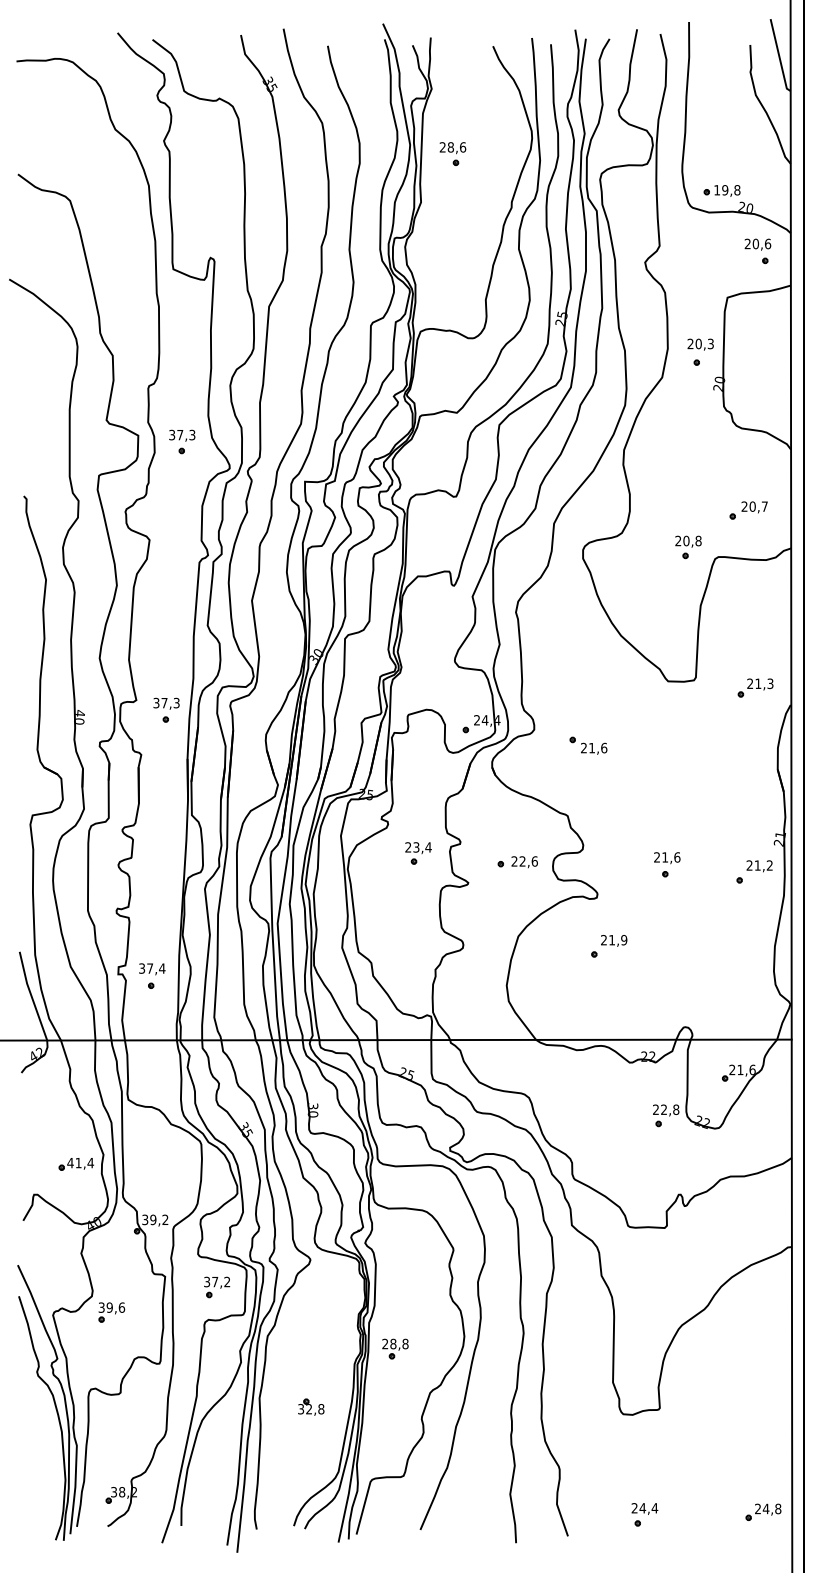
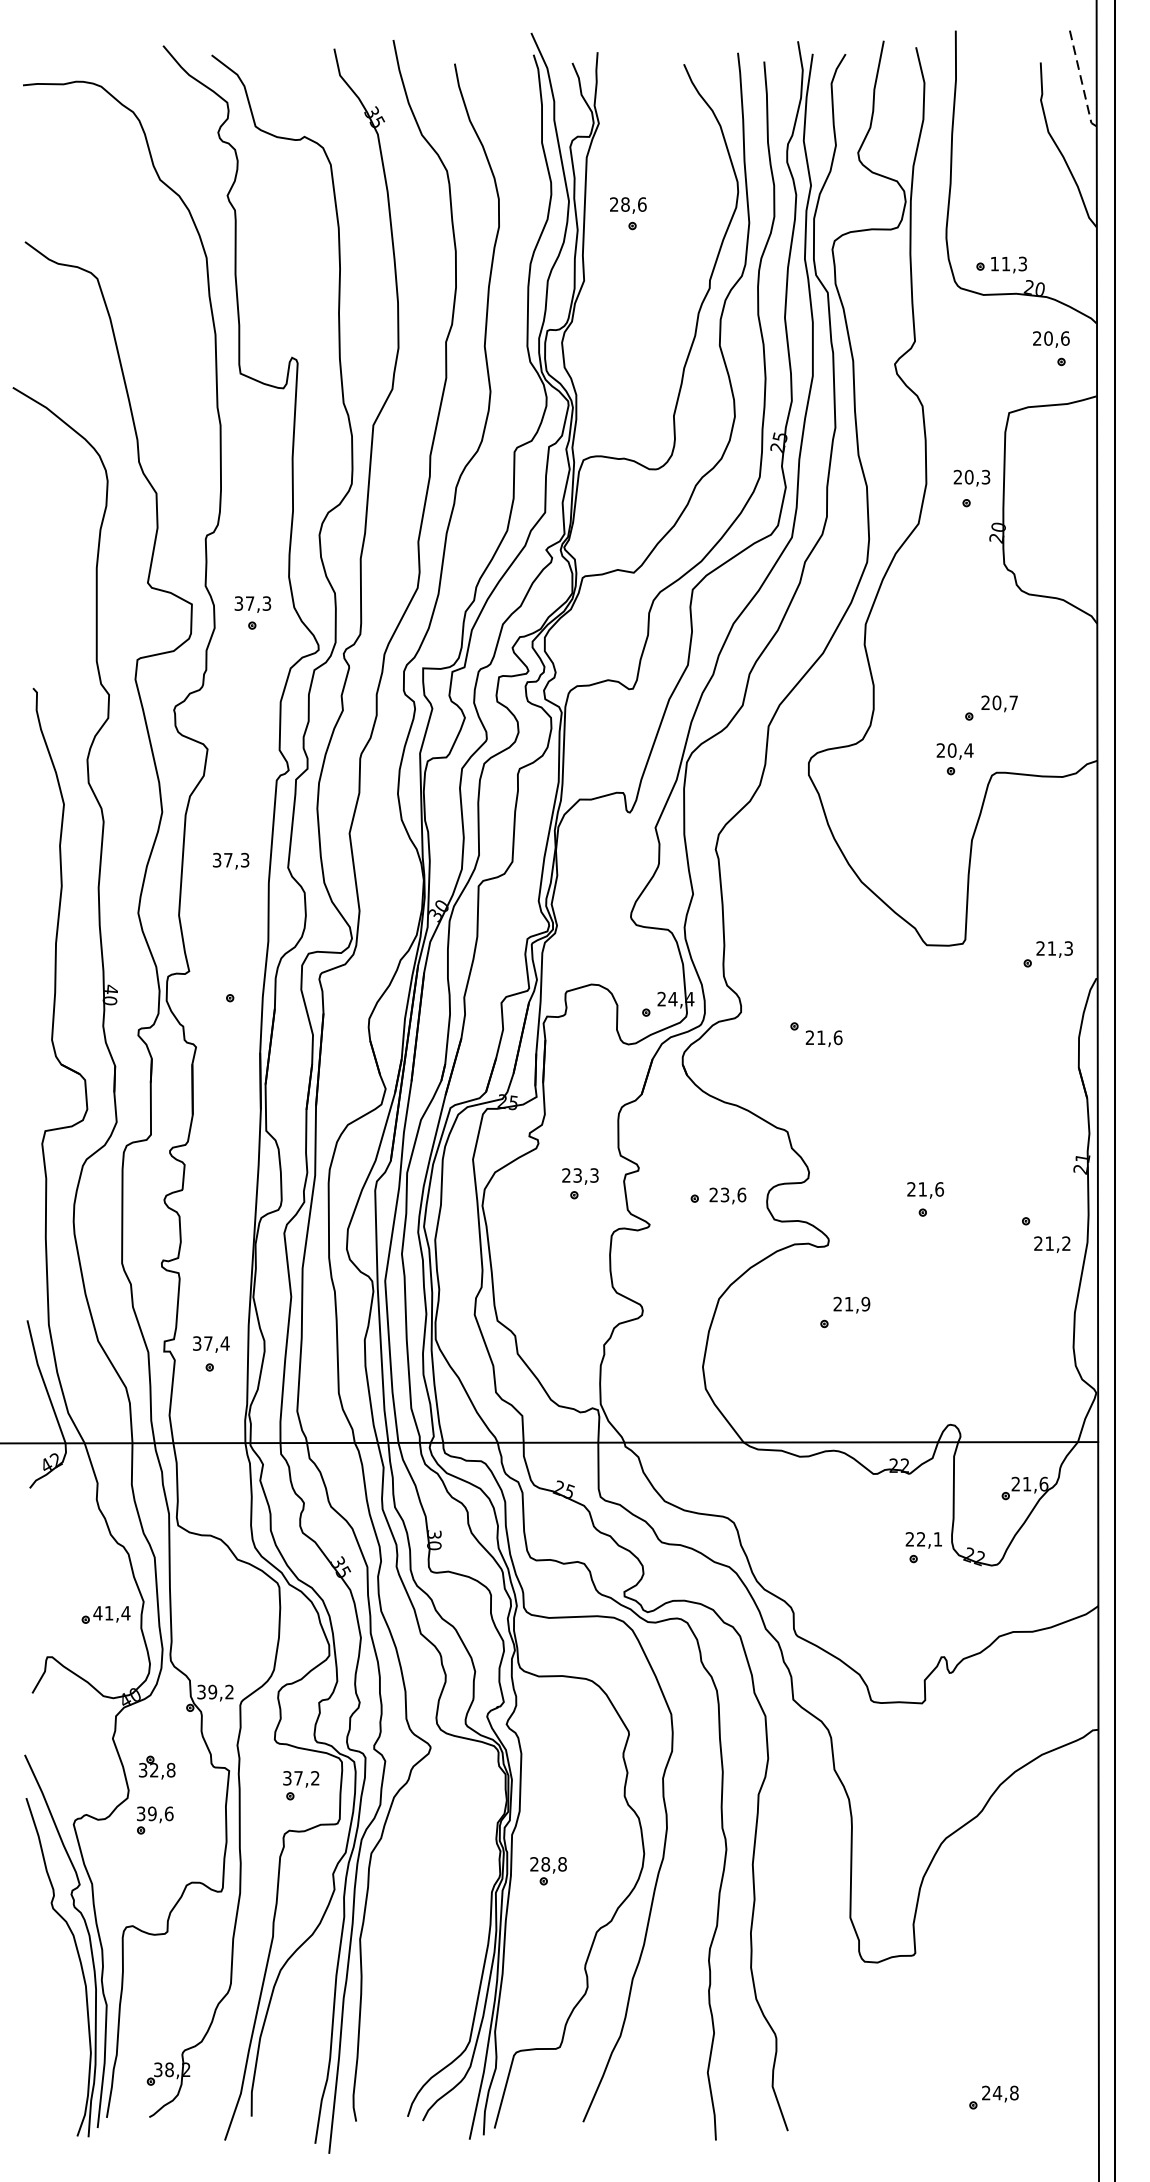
line: (779, 56) -> (1081, 78), solid -> dashed
text: (731, 190) -> (1014, 264), 19,8 -> 11,3
part: (748, 510) -> (991, 708), moved
text: (698, 540) -> (968, 749), 20,8 -> 20,4
text: (166, 703) -> (231, 860), moved
text: (428, 847) -> (594, 1175), 23,4 -> 23,3
text: (522, 861) -> (724, 1195), 22,6 -> 23,6
text: (759, 866) -> (1052, 1244), moved
text: (676, 1109) -> (938, 1539), 22,8 -> 22,1
part: (311, 1406) -> (157, 1766), moved
part: (763, 1511) -> (993, 2096), moved
part: (644, 1514) -> (894, 2100), removed

